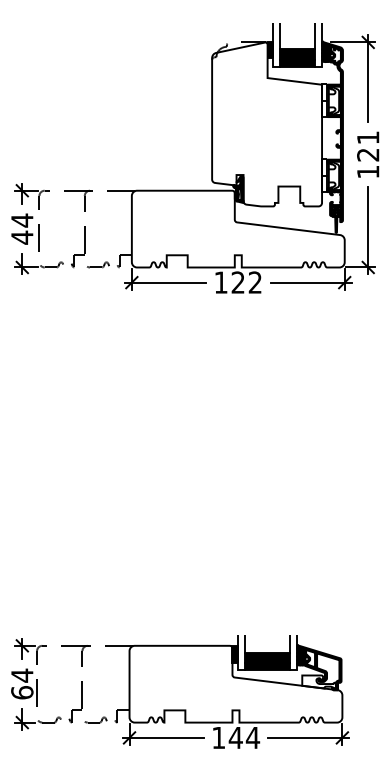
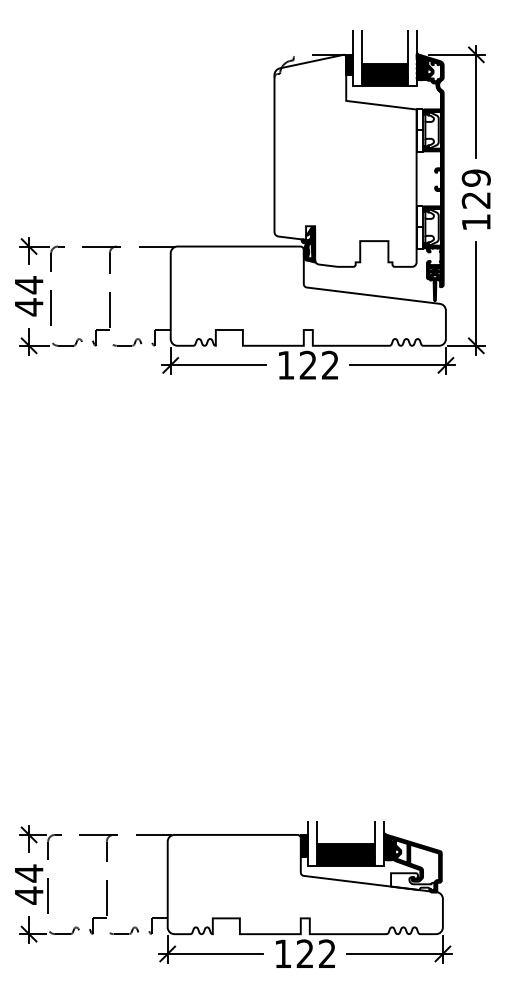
text: (367, 137) -> (475, 177), 121 -> 129
text: (21, 692) -> (28, 895), 64 -> 44
text: (244, 737) -> (316, 953), 144 -> 122

